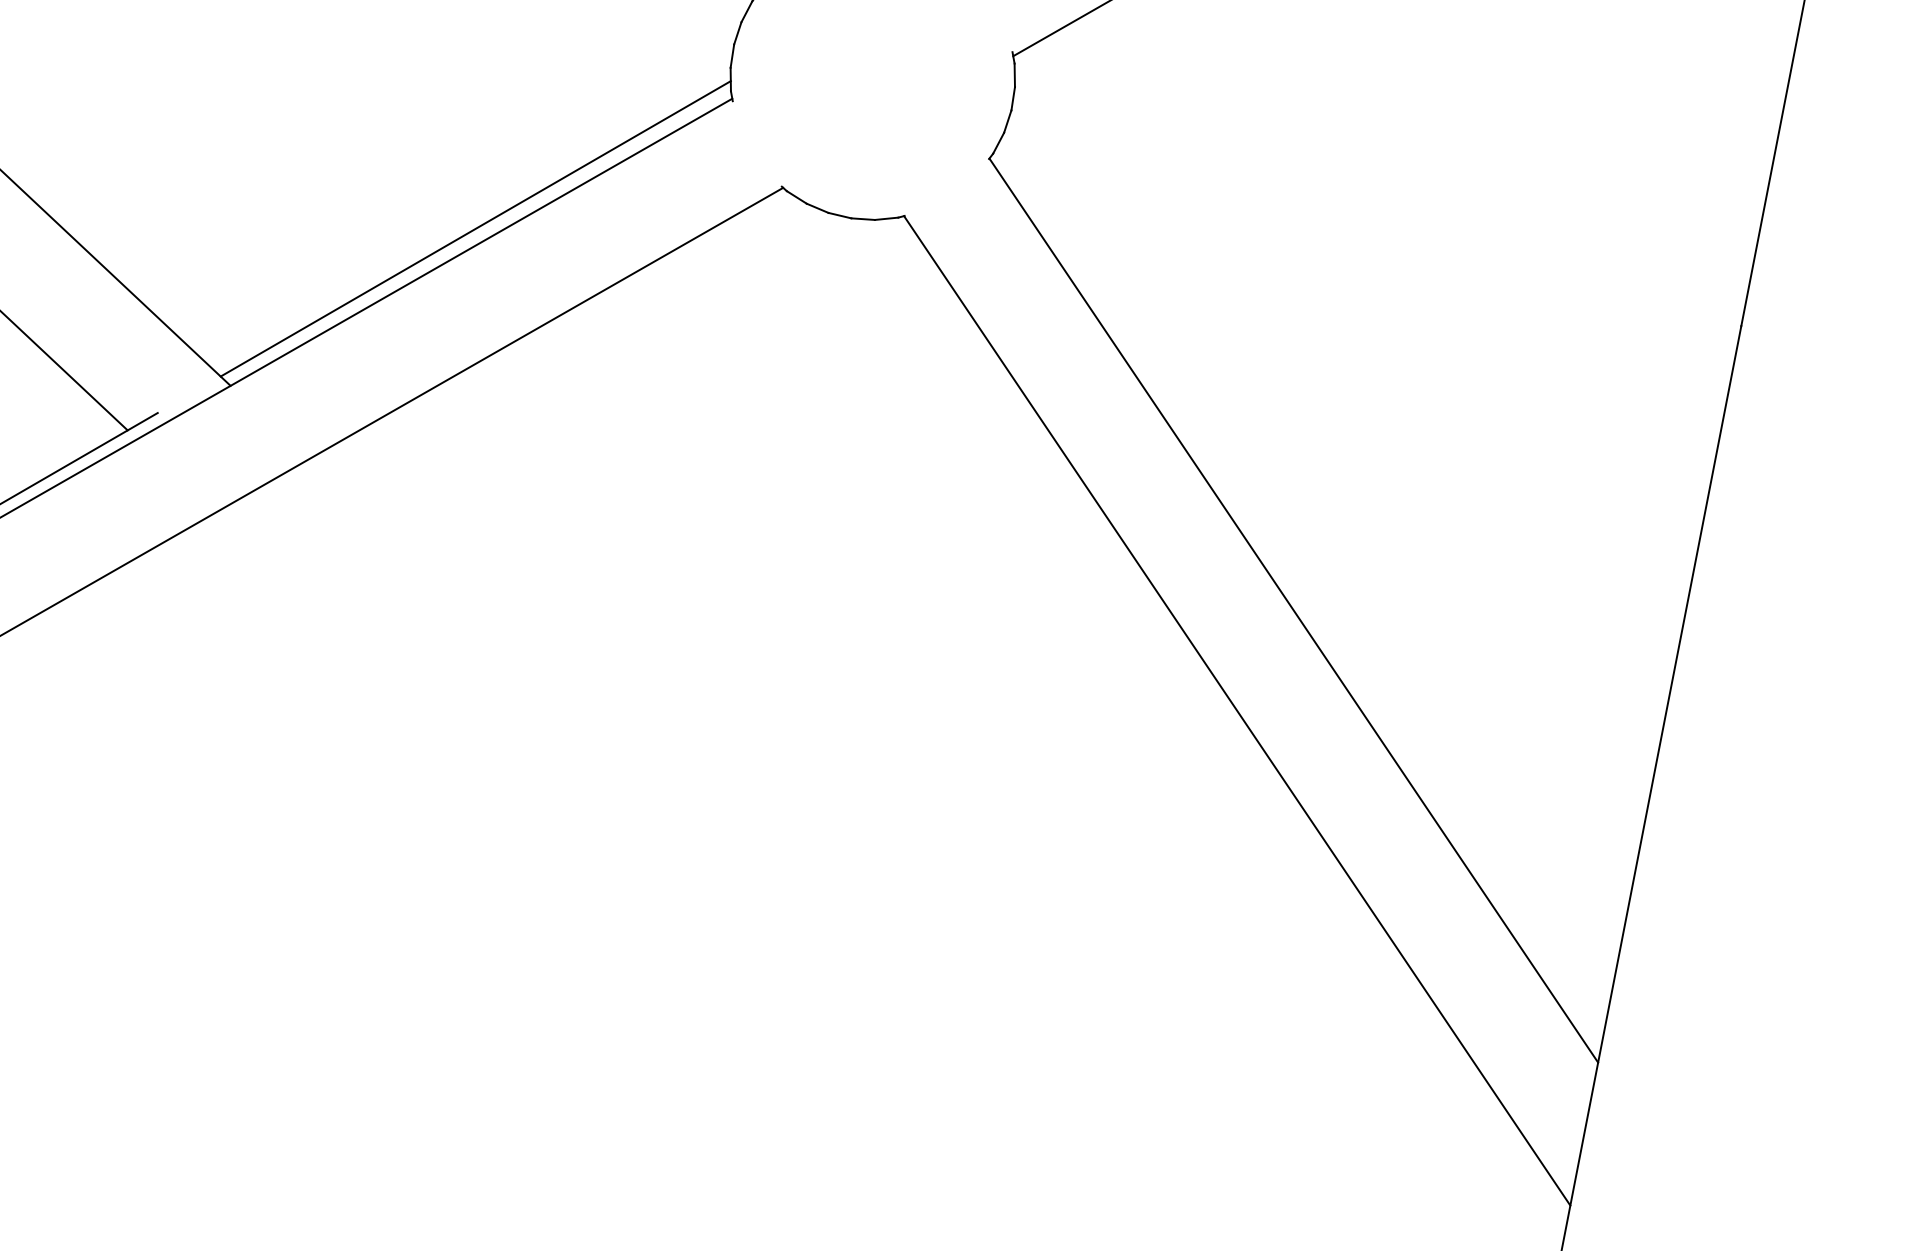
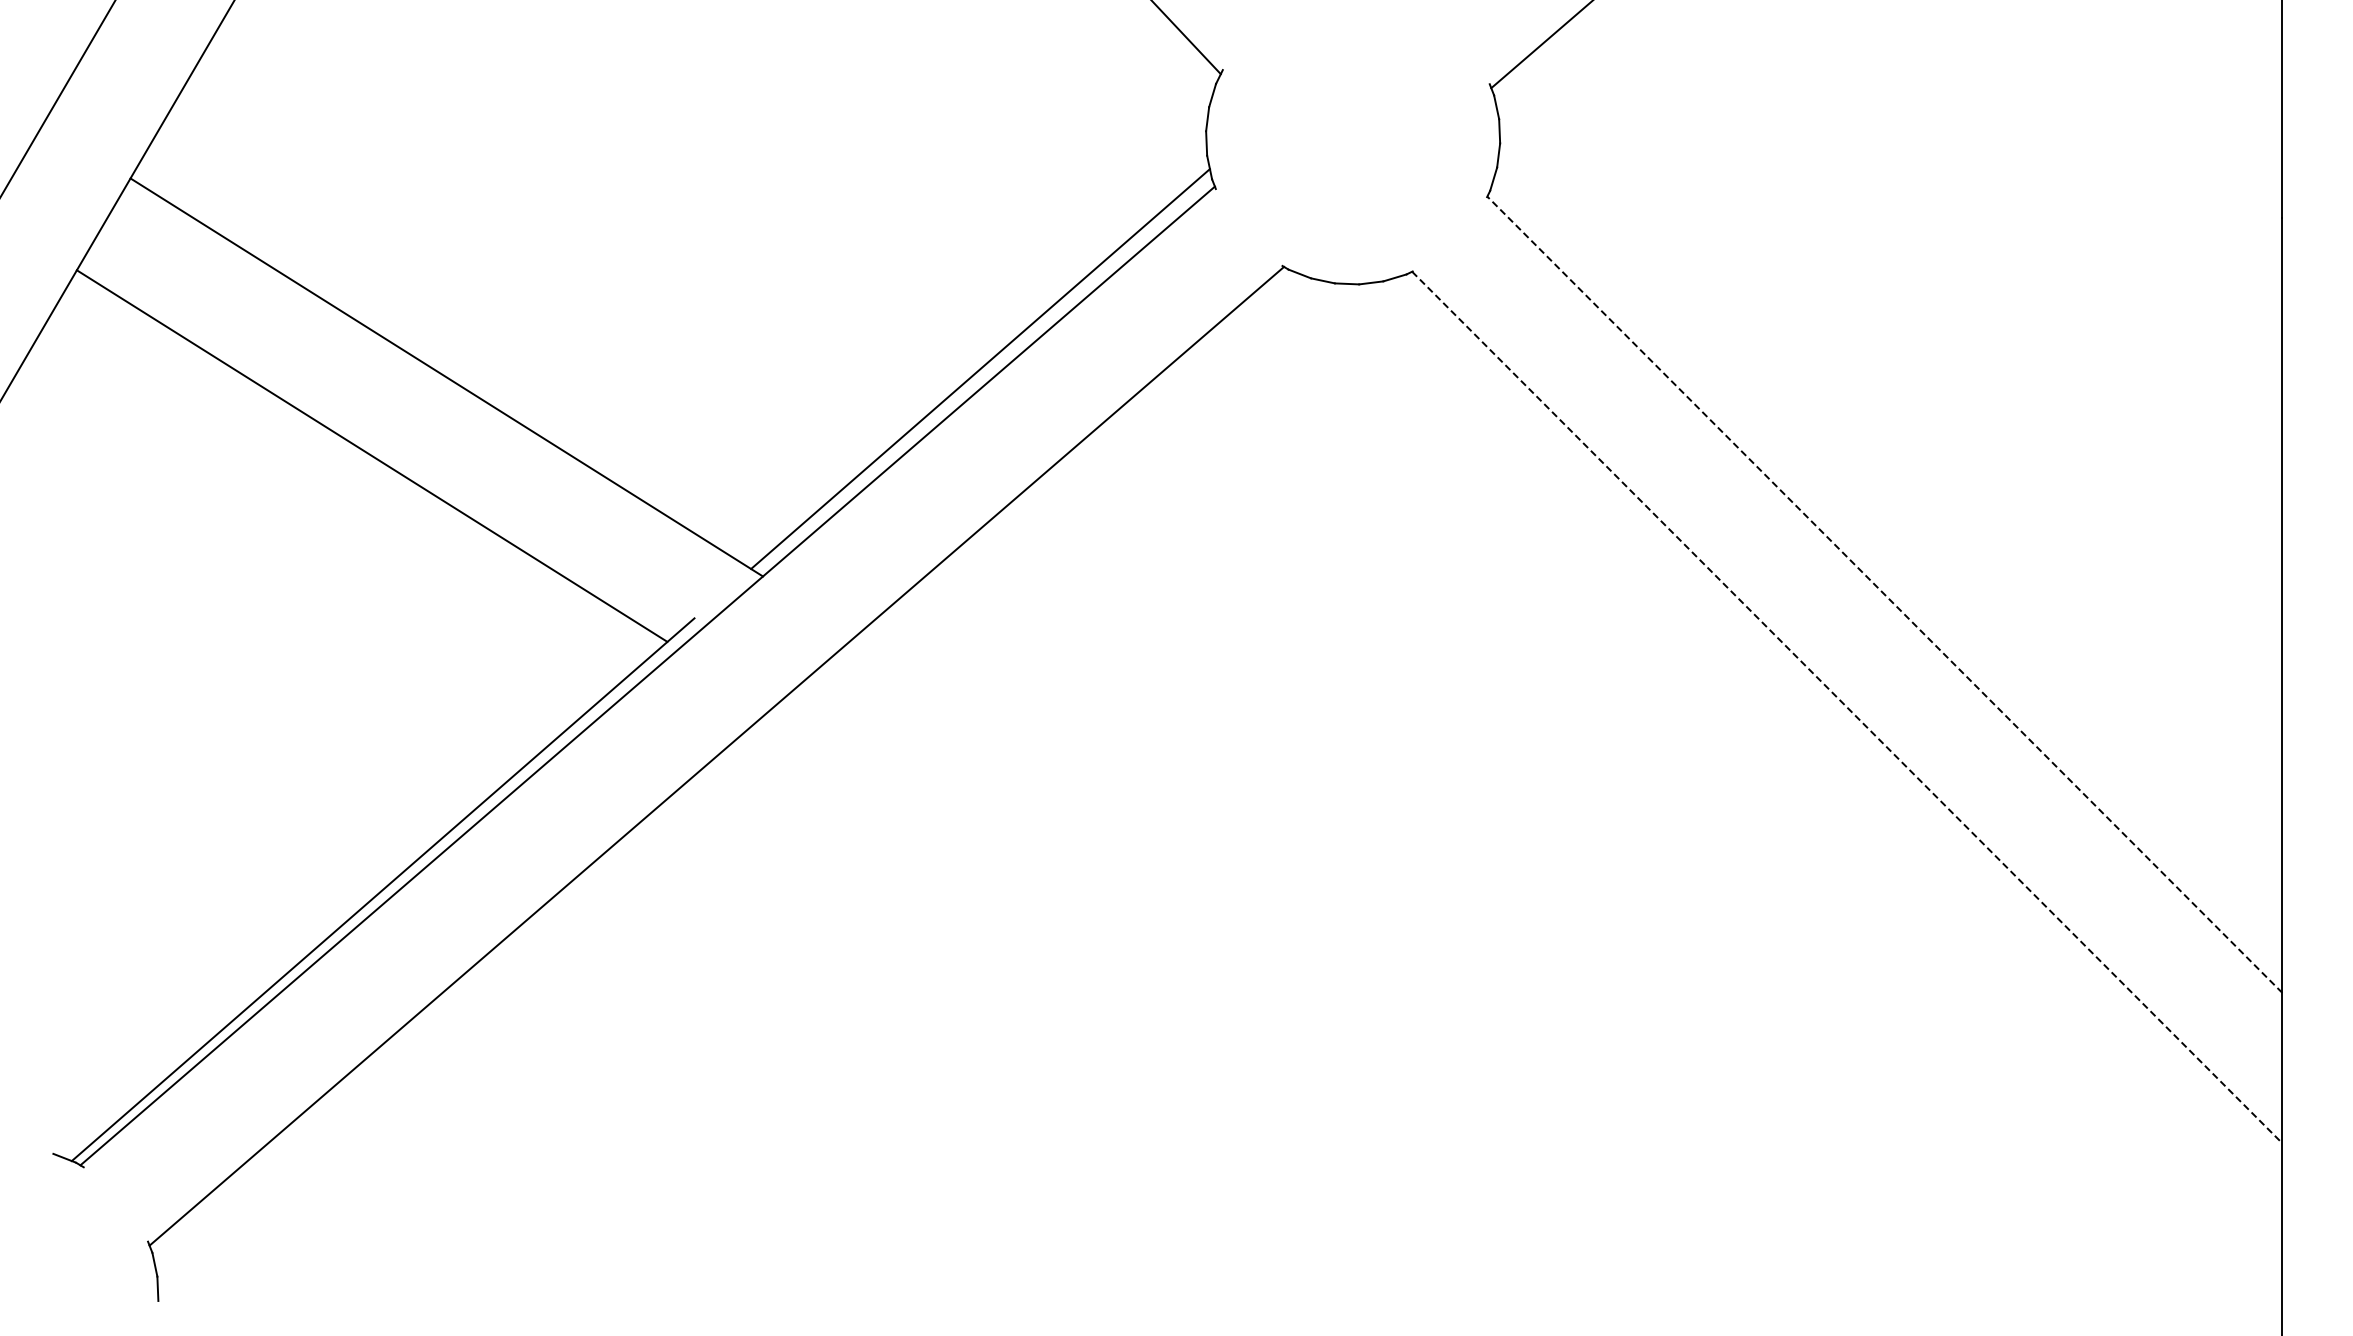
line: (1293, 610) -> (1884, 594), solid -> dashed
line: (1237, 710) -> (1847, 707), solid -> dashed

